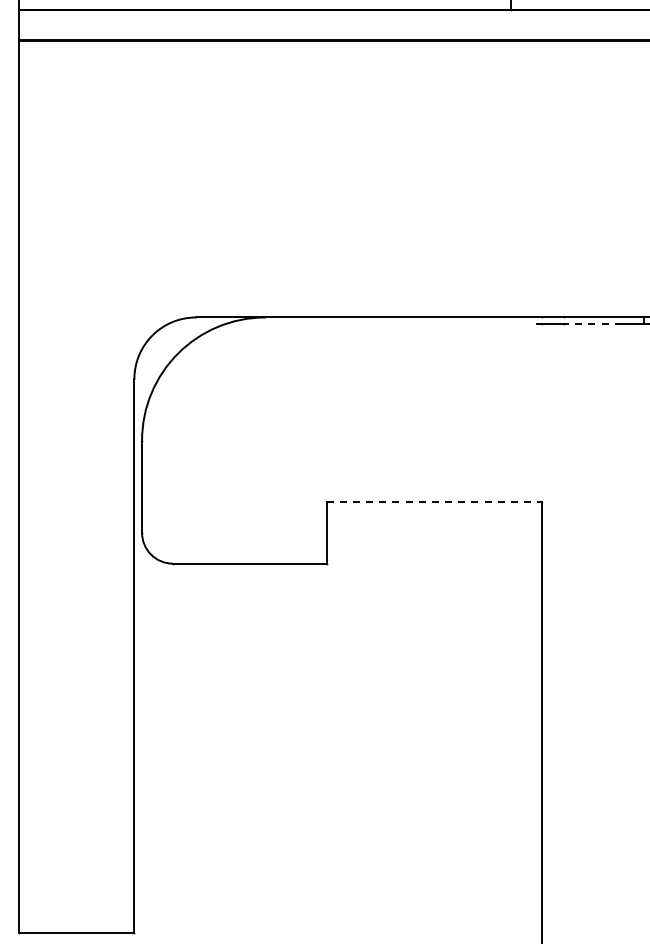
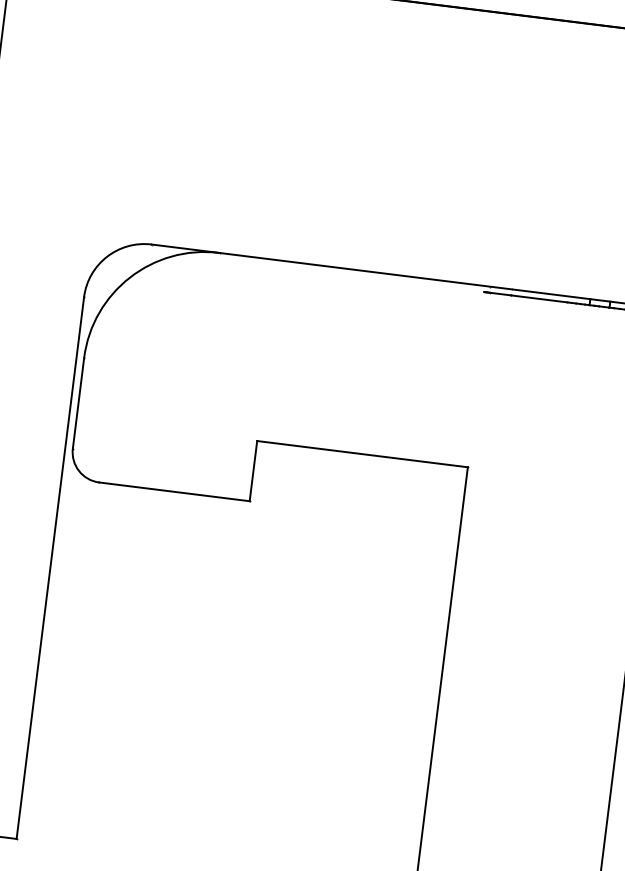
line: (592, 323) -> (538, 298), dashed -> solid
line: (434, 502) -> (362, 454), dashed -> solid

